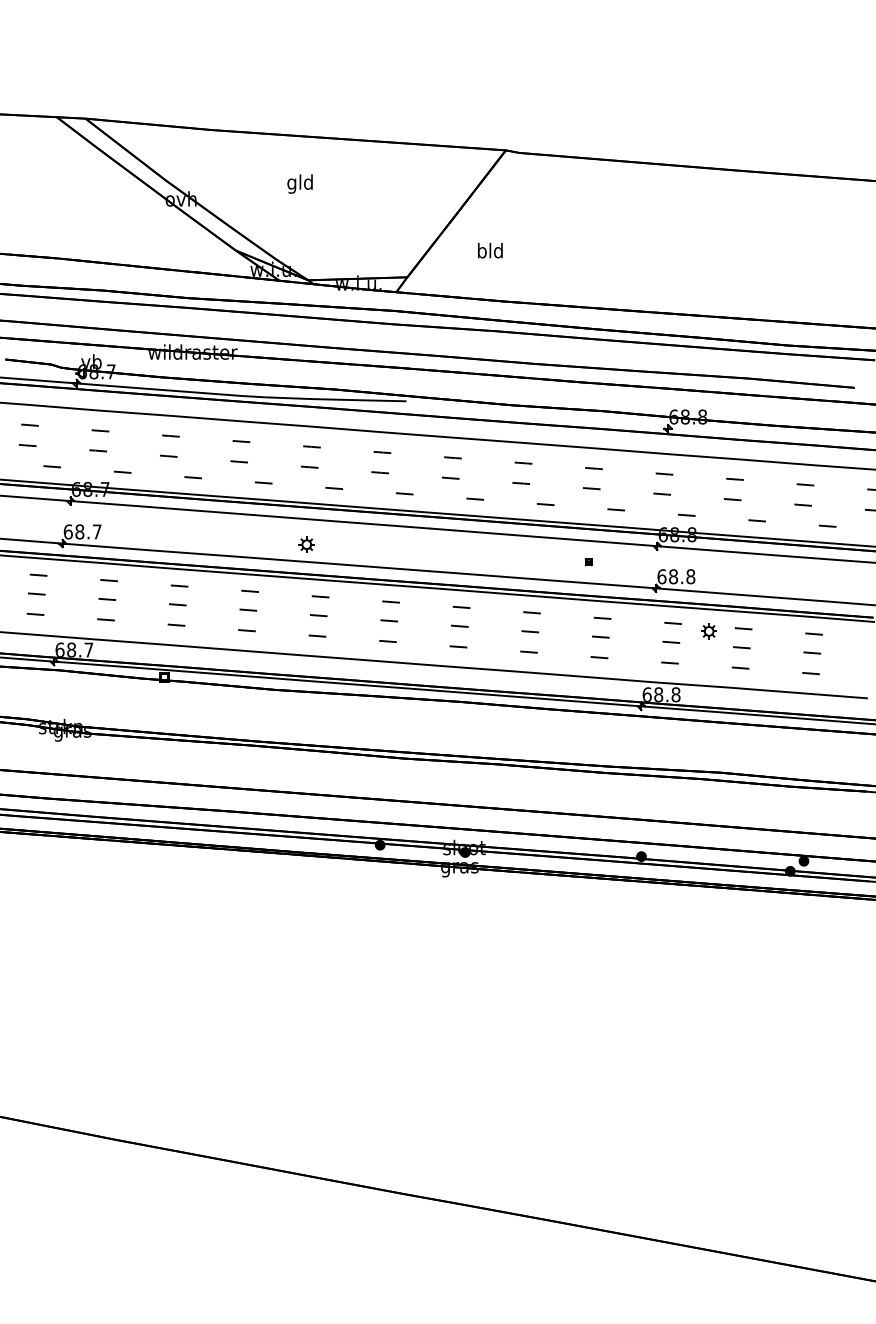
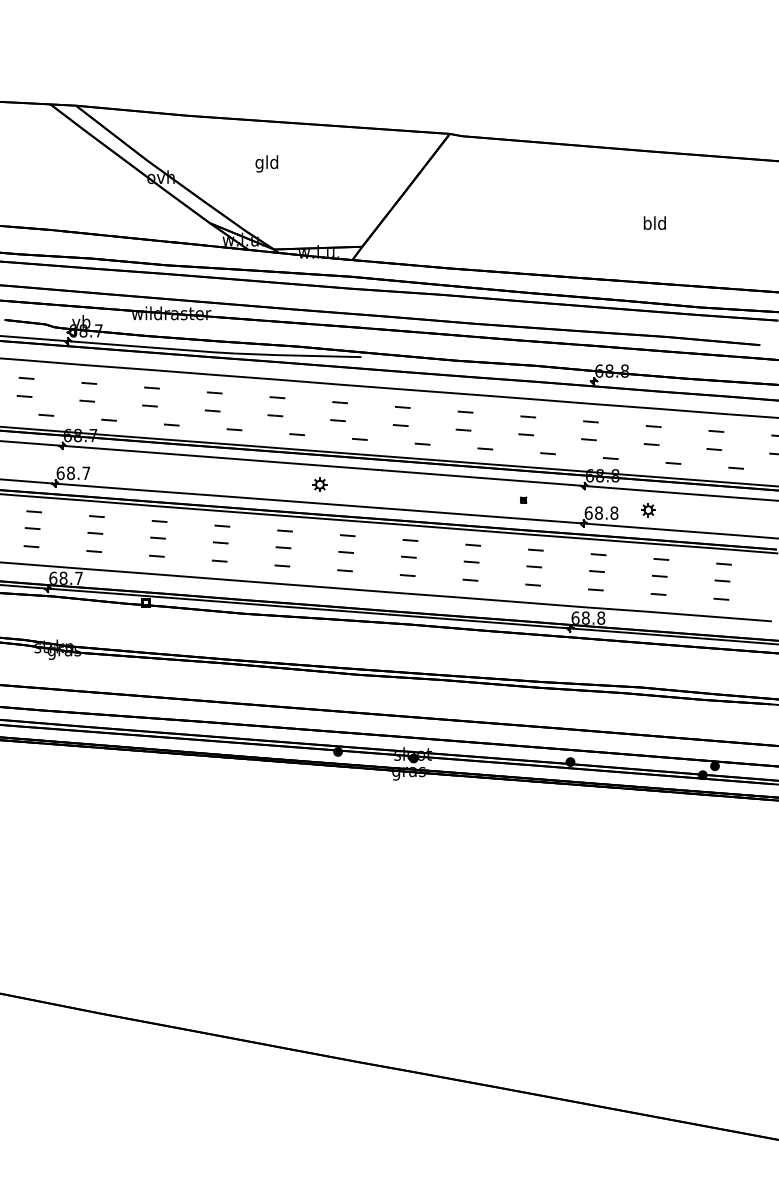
text: (490, 250) -> (655, 222), moved
part: (306, 544) -> (319, 484), moved
part: (708, 631) -> (647, 510), moved

